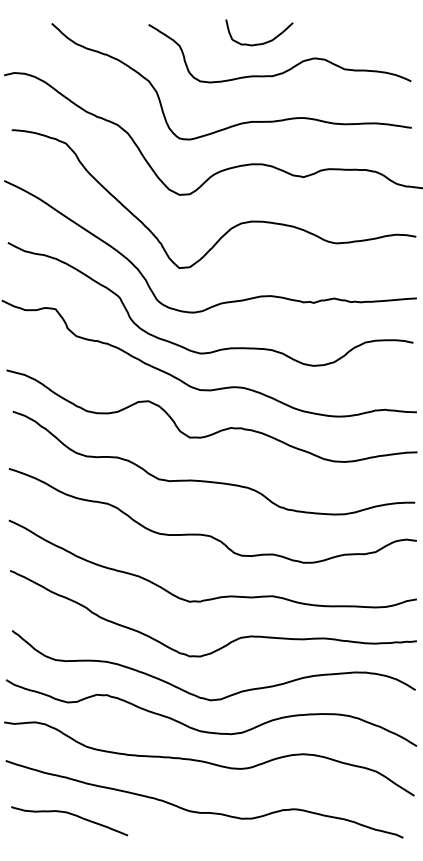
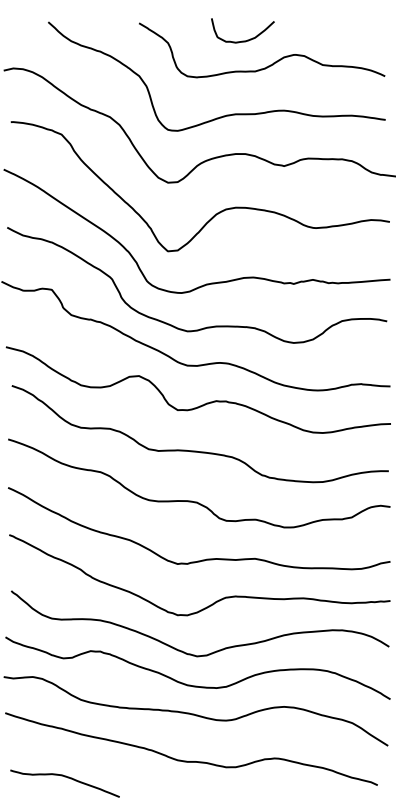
curve: (72, 815) -> (67, 778), moved

